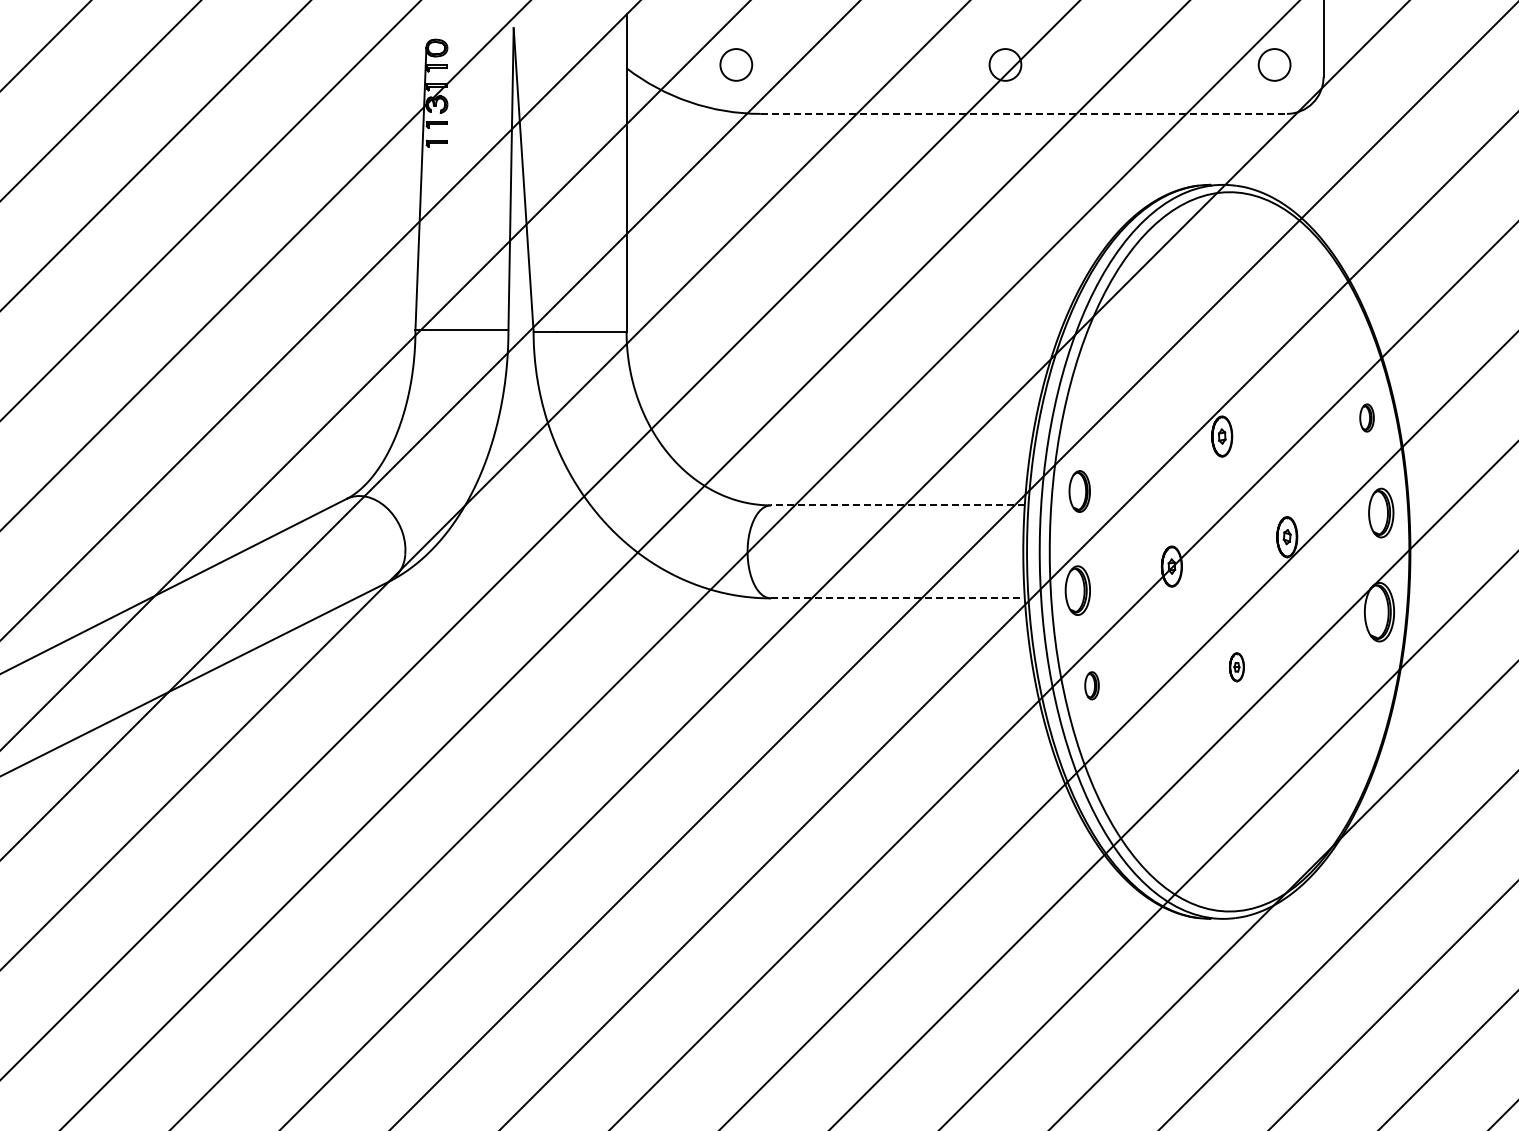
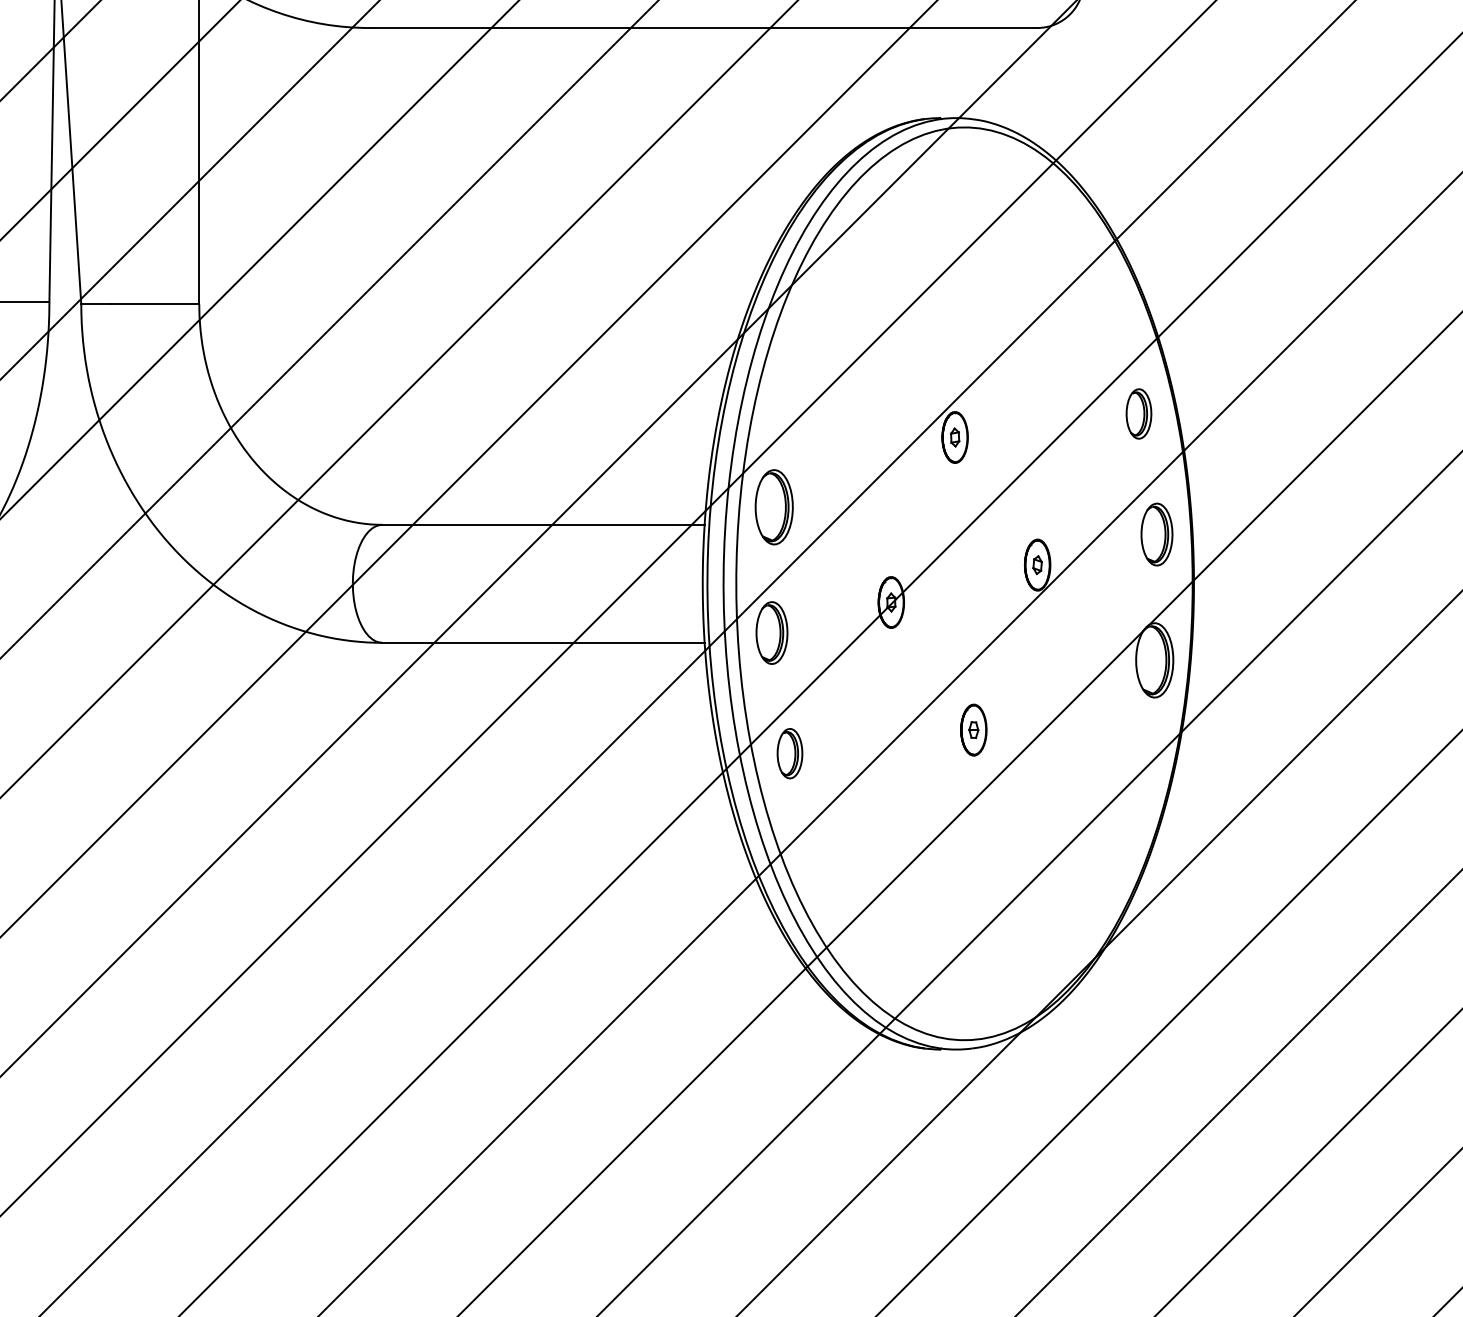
line: (1024, 113) -> (704, 27), dashed -> solid
part: (1366, 417) -> (1138, 413), size x1.43
part: (1079, 491) -> (774, 507), size x1.43
line: (897, 505) -> (543, 524), dashed -> solid
line: (898, 598) -> (544, 642), dashed -> solid
part: (1236, 667) -> (973, 730), size x1.43
part: (1091, 685) -> (789, 753), size x1.43

